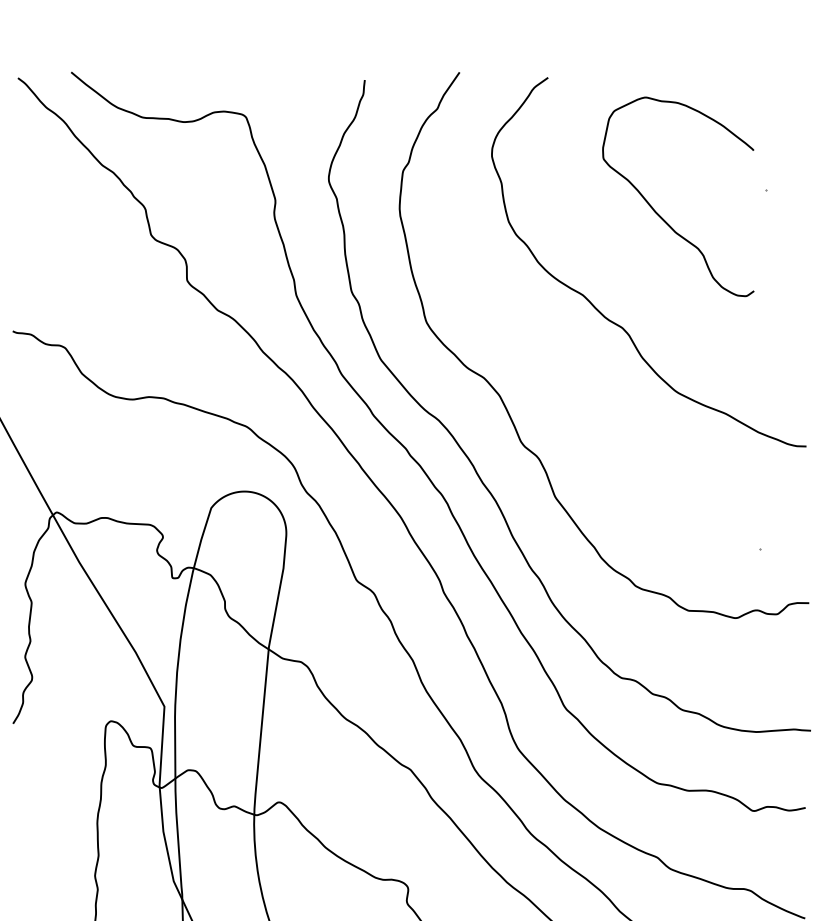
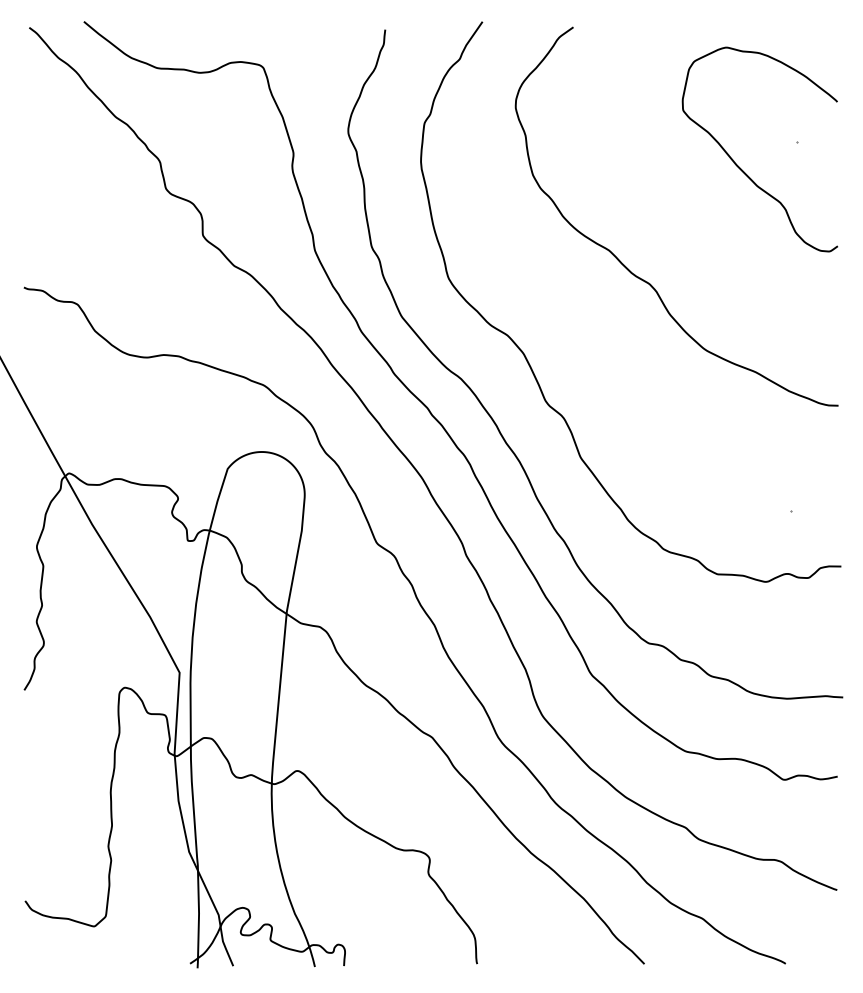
curve: (659, 214) -> (740, 167), moved

